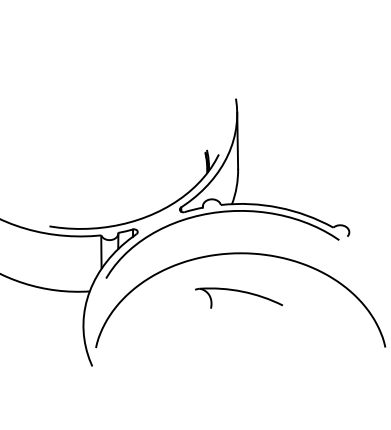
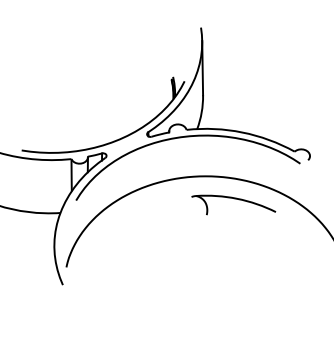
part: (238, 297) -> (233, 204), moved

